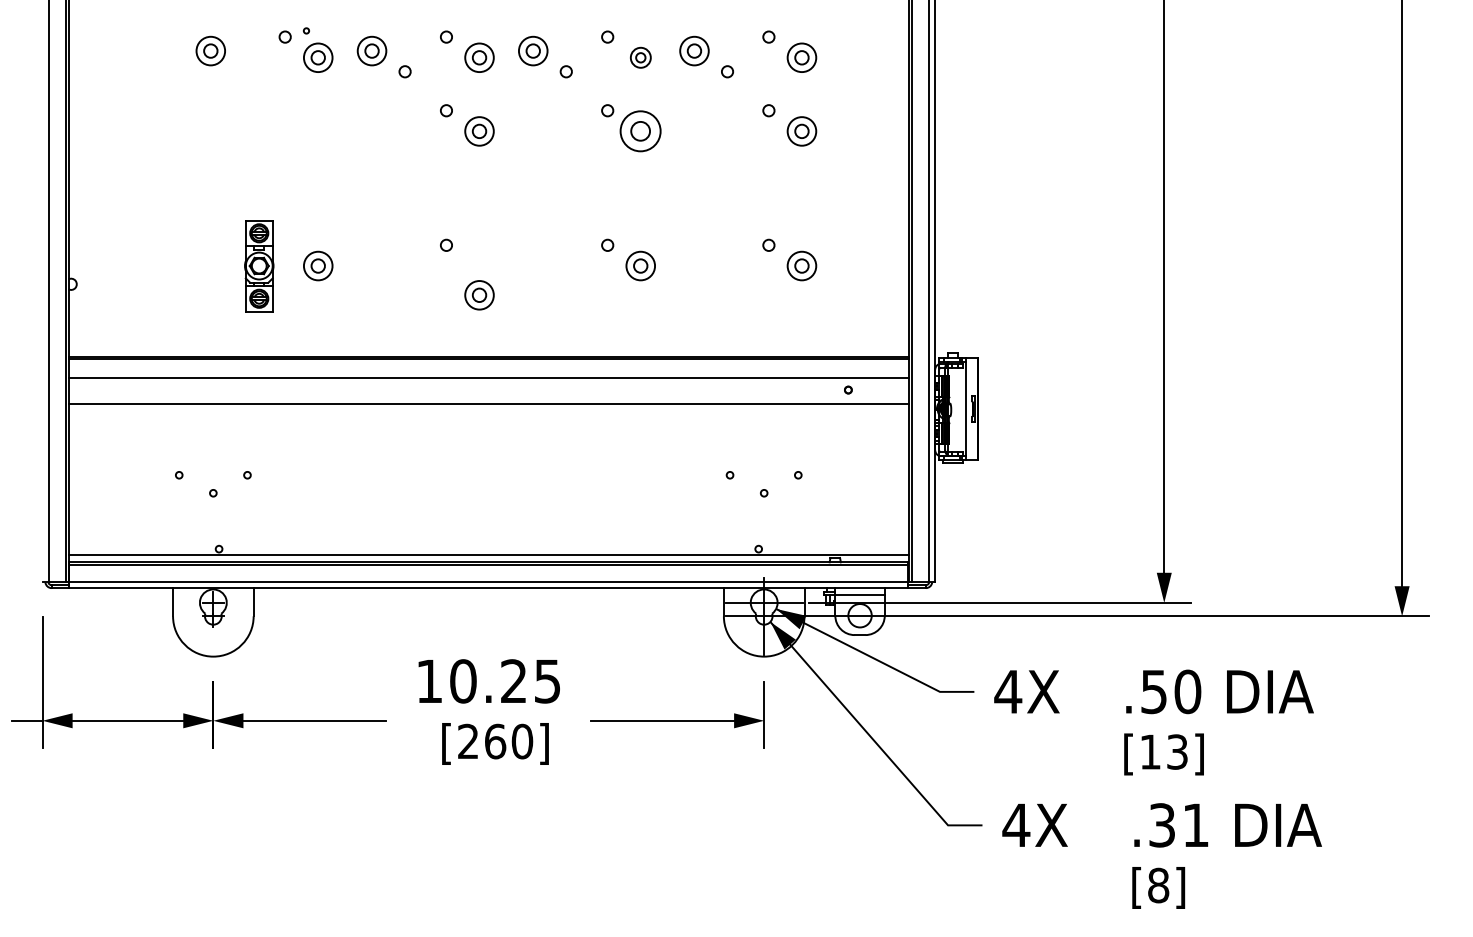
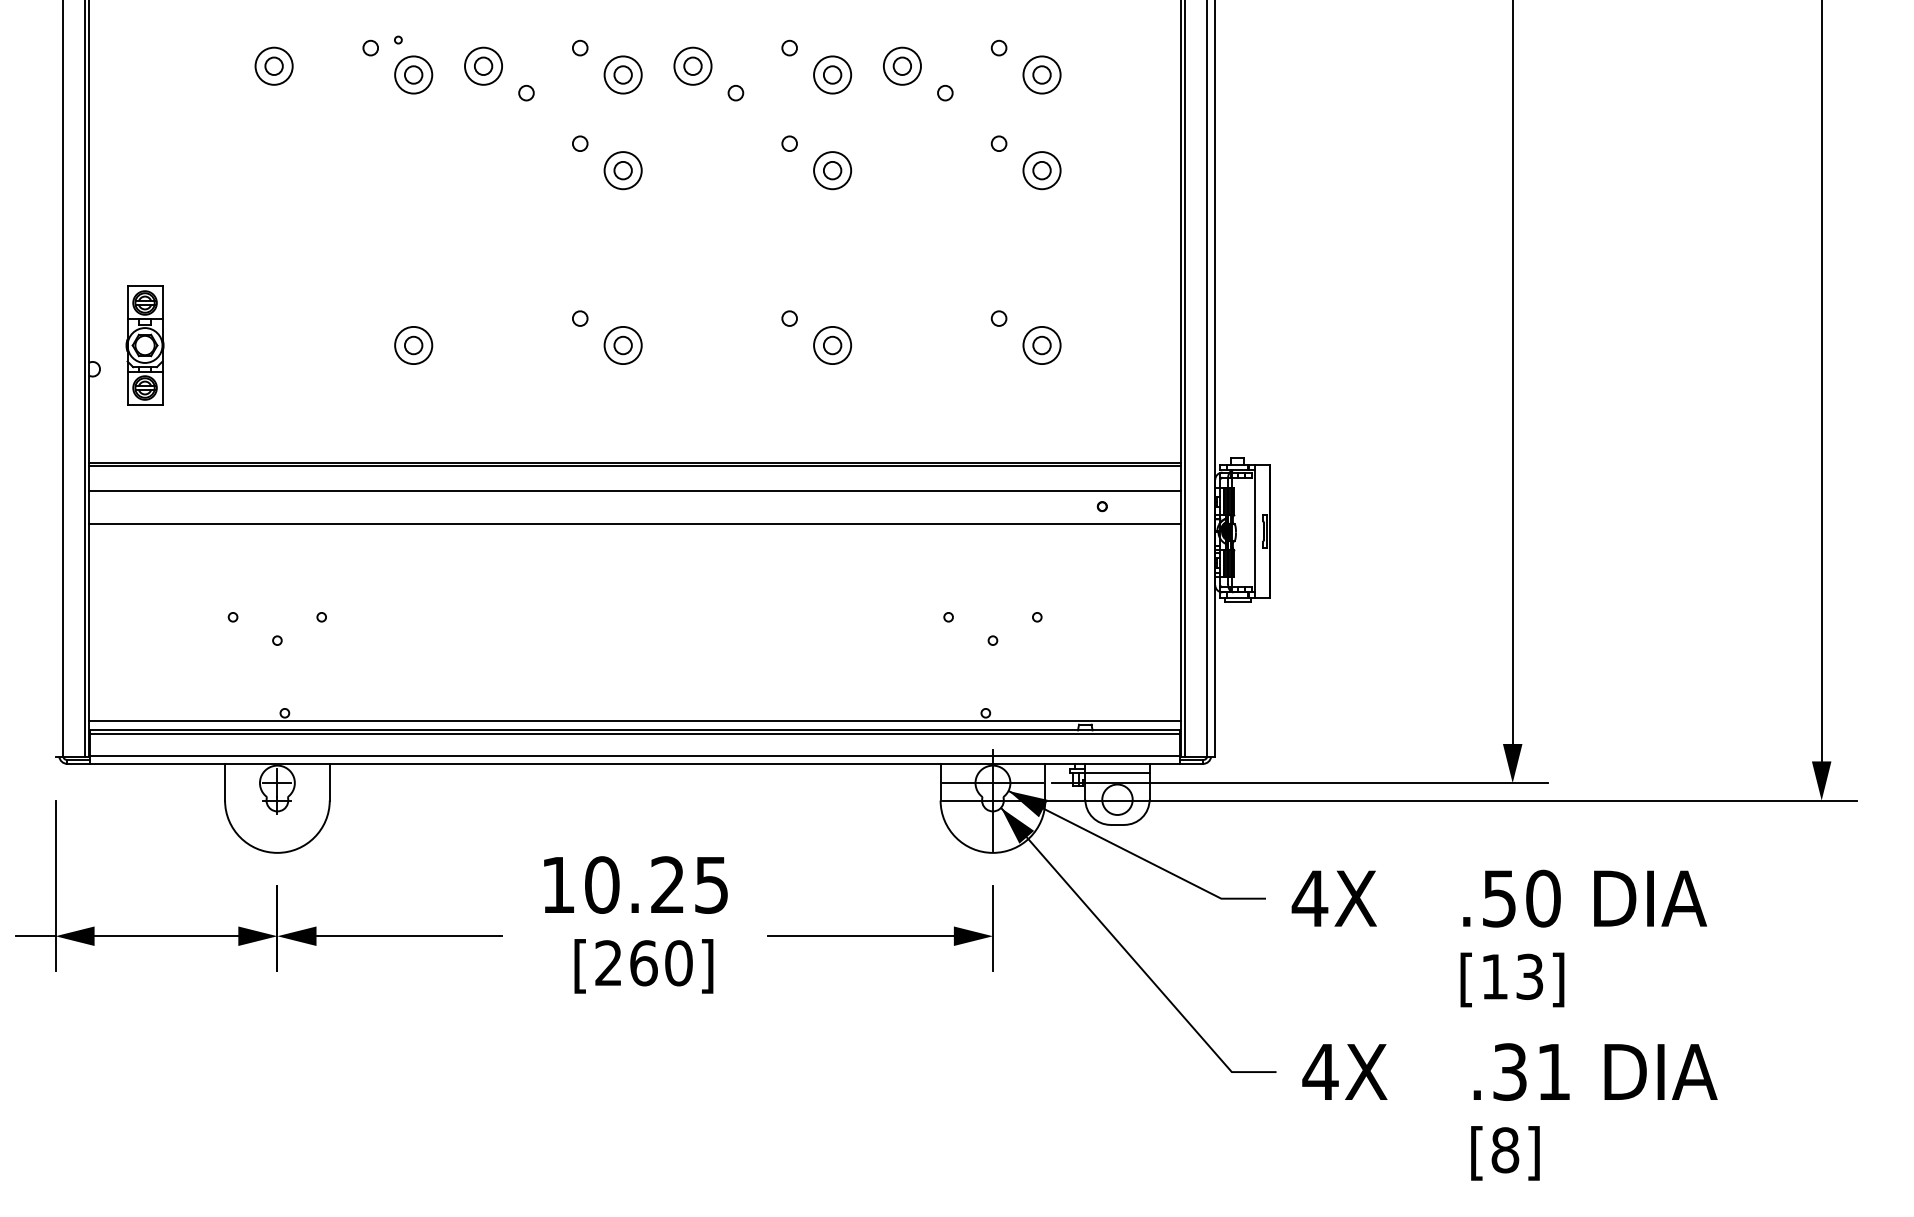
part: (640, 57) -> (832, 74), size x1.43
part: (640, 131) -> (832, 170), size x0.71
part: (258, 266) -> (144, 345), moved
part: (479, 295) -> (622, 345), moved

